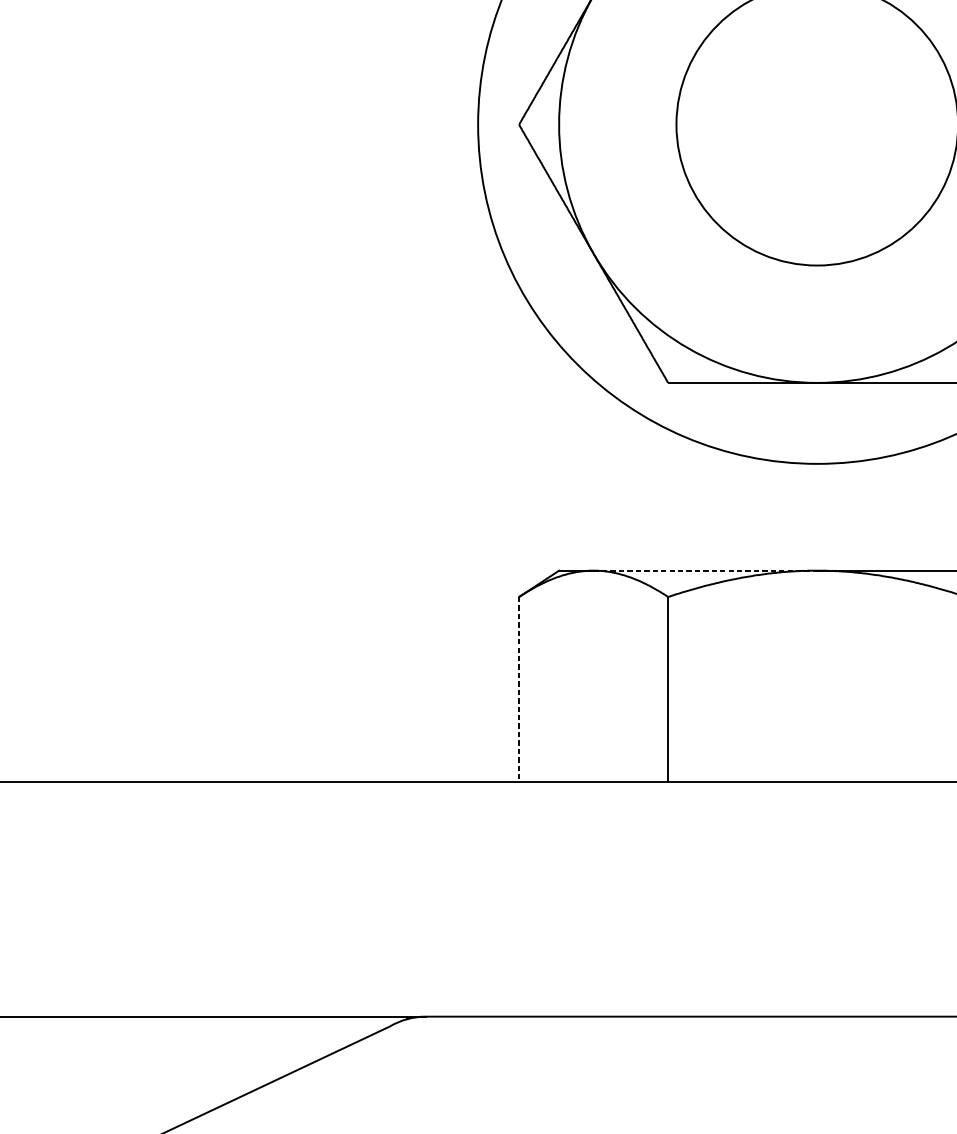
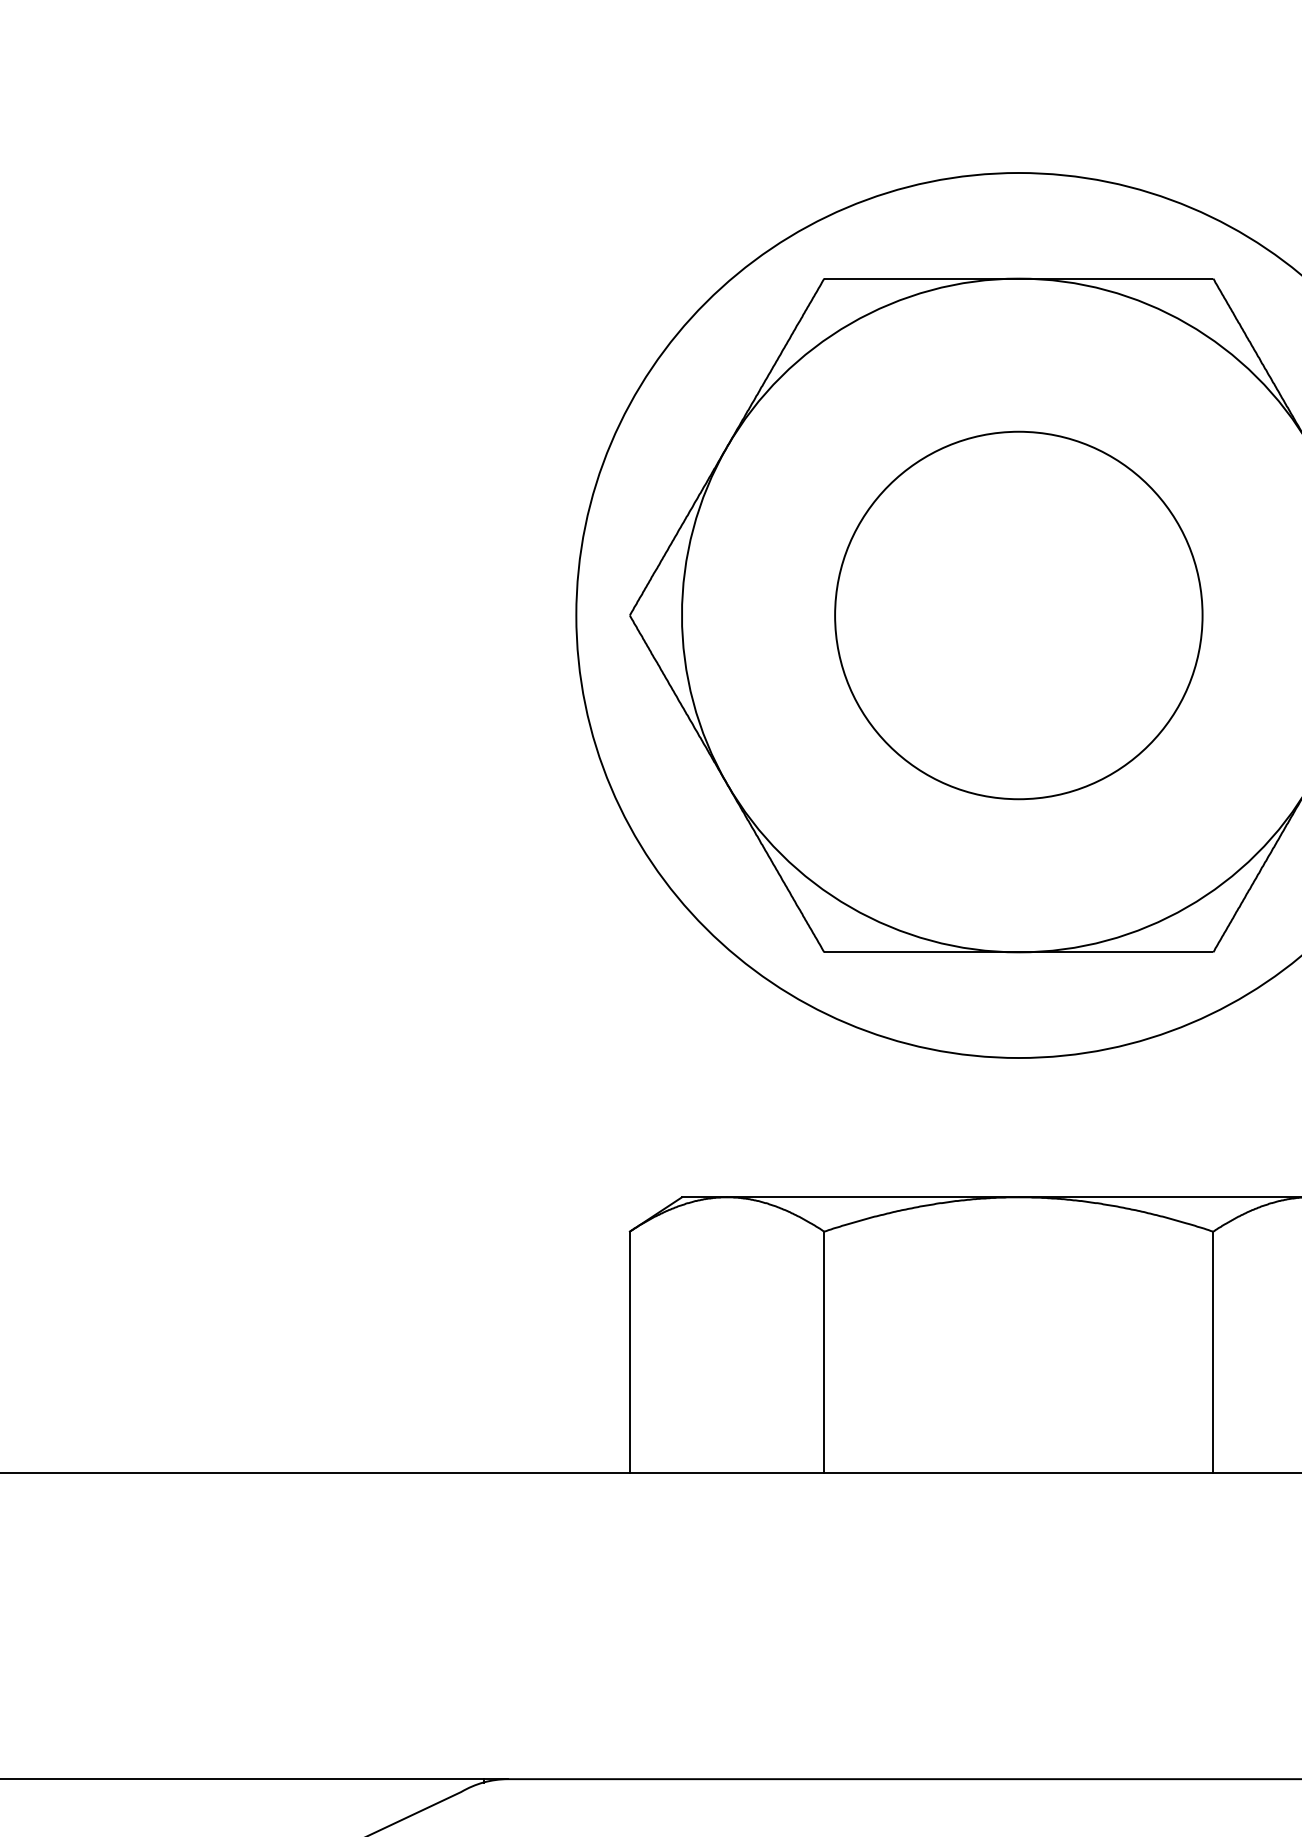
line: (705, 570) -> (872, 1197), dashed -> solid
line: (518, 689) -> (629, 1352), dashed -> solid

